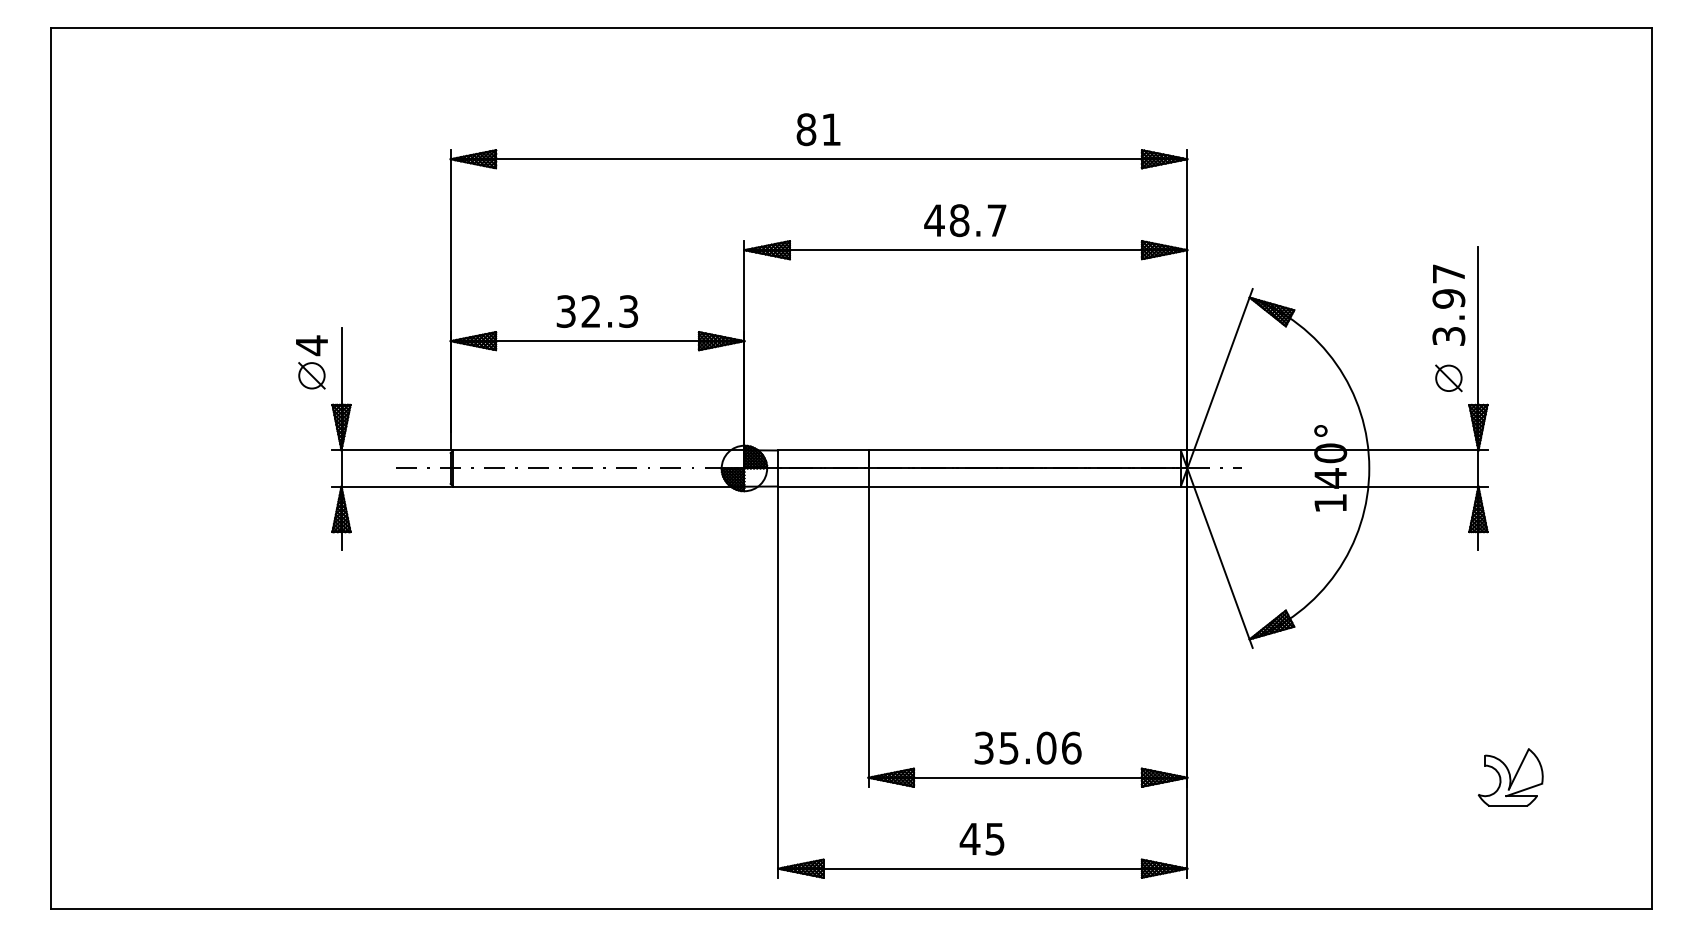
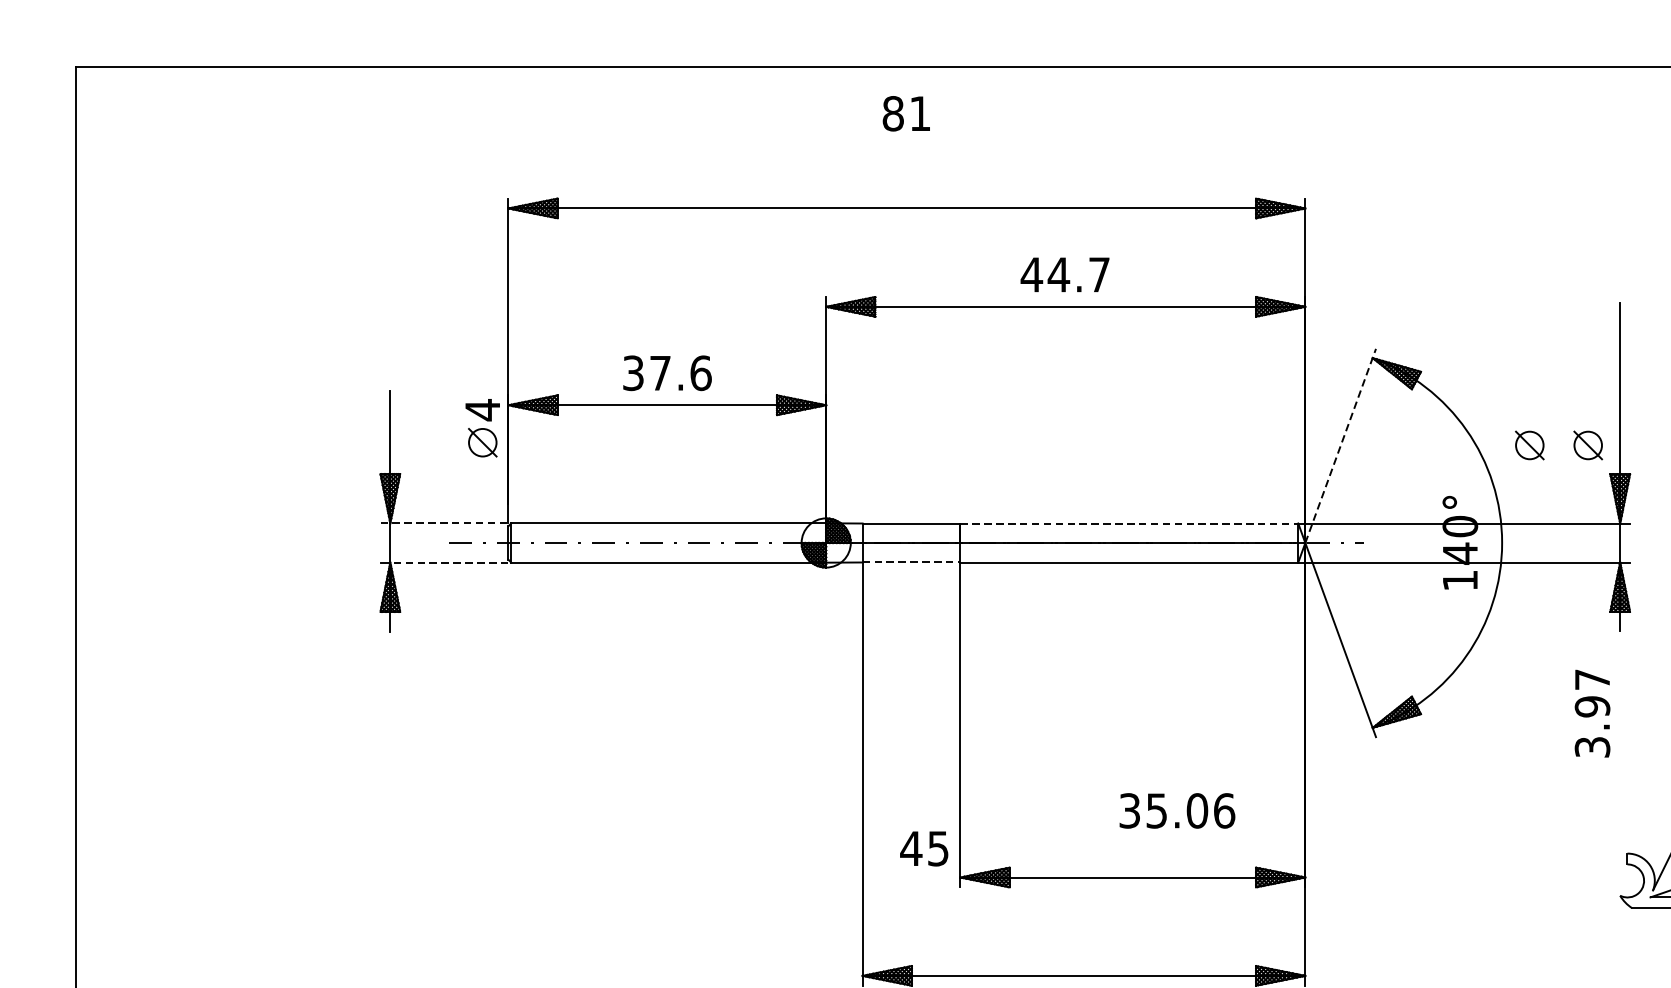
text: (818, 129) -> (906, 113), moved
text: (959, 220) -> (1058, 274), 48.7 -> 44.7
text: (1448, 304) -> (1592, 712), moved
text: (609, 311) -> (680, 373), 32.3 -> 37.6
part: (311, 362) -> (482, 428), moved
line: (1220, 378) -> (1341, 445), solid -> dashed
part: (1394, 378) -> (1529, 445), added
line: (392, 450) -> (445, 523), solid -> dashed
line: (1025, 450) -> (1130, 523), solid -> dashed
line: (396, 486) -> (449, 562), solid -> dashed
line: (823, 486) -> (911, 562), solid -> dashed
text: (1027, 747) -> (1176, 810), moved
text: (981, 839) -> (923, 849), moved

